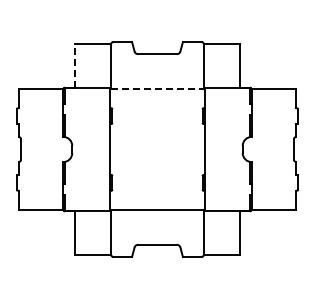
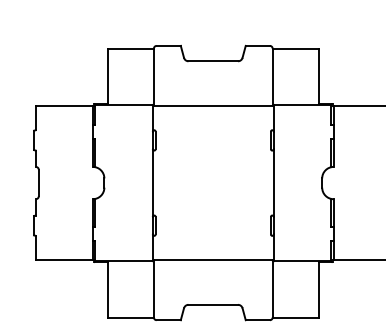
line: (74, 65) -> (107, 75), dashed -> solid
line: (157, 88) -> (213, 105), dashed -> solid

